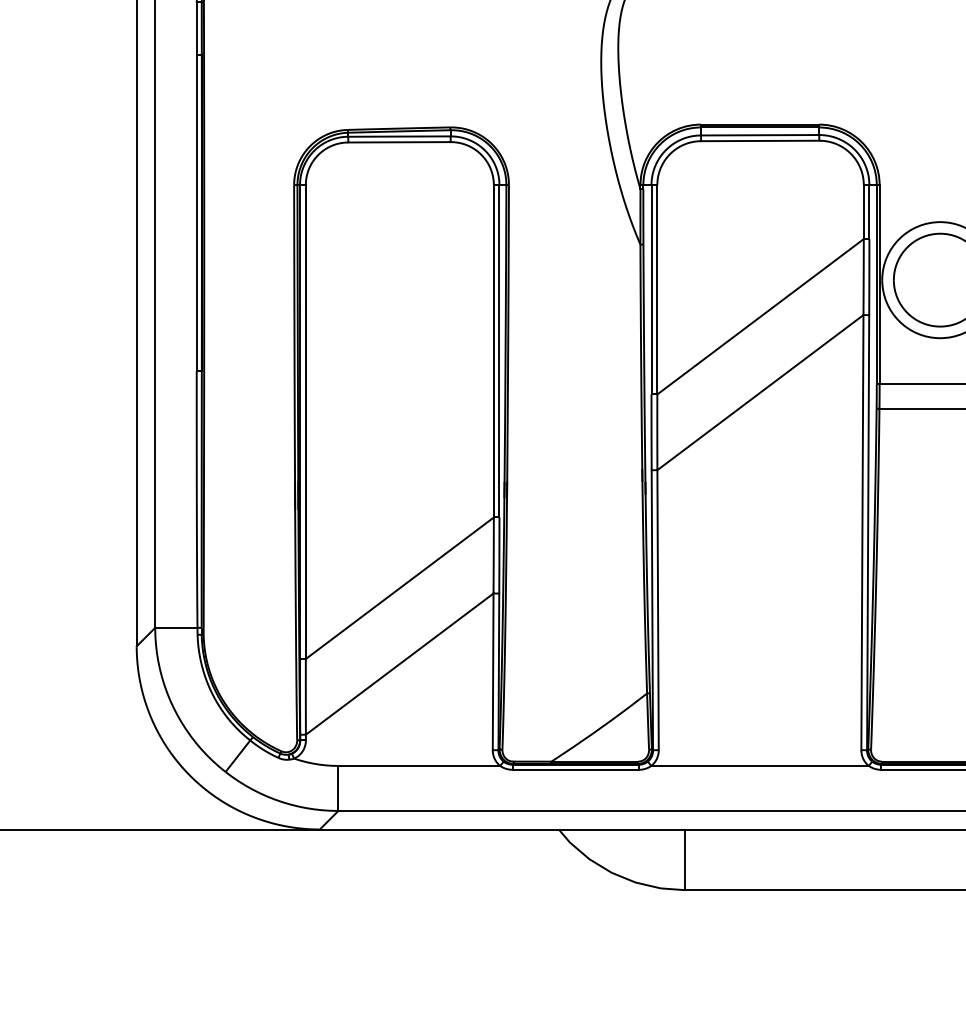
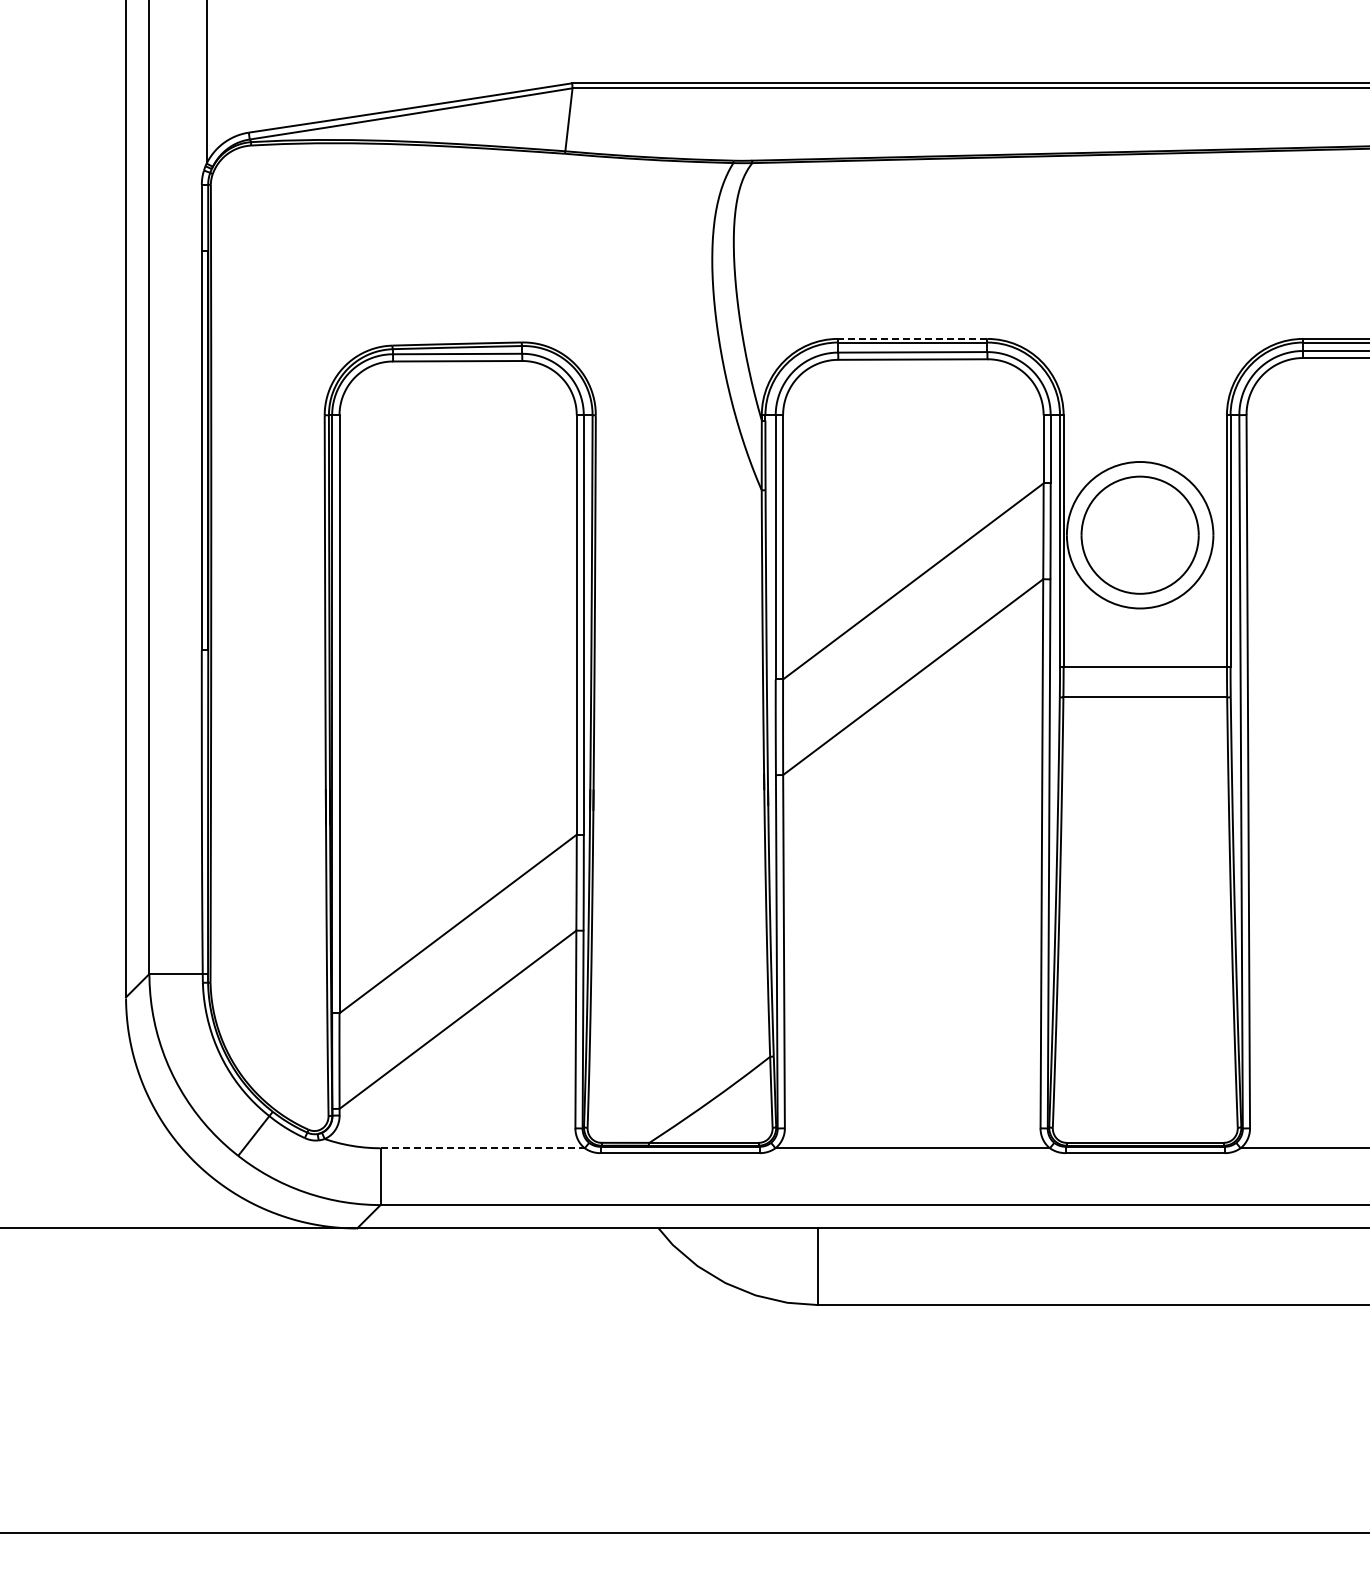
line: (759, 124) -> (912, 338), solid -> dashed
line: (419, 766) -> (483, 1148), solid -> dashed

